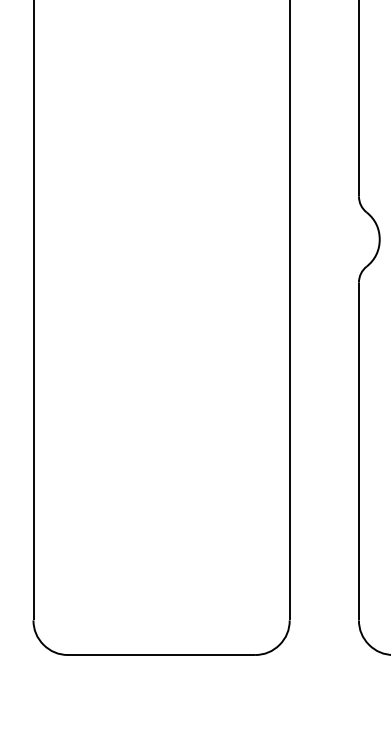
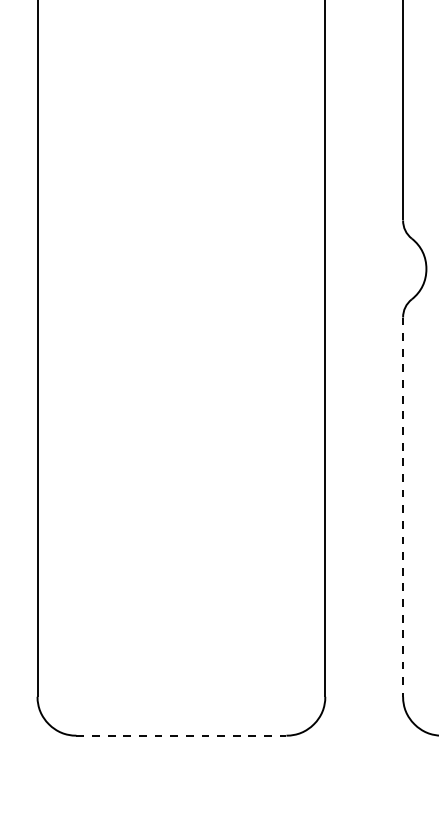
line: (358, 451) -> (402, 507), solid -> dashed
line: (162, 655) -> (182, 736), solid -> dashed

